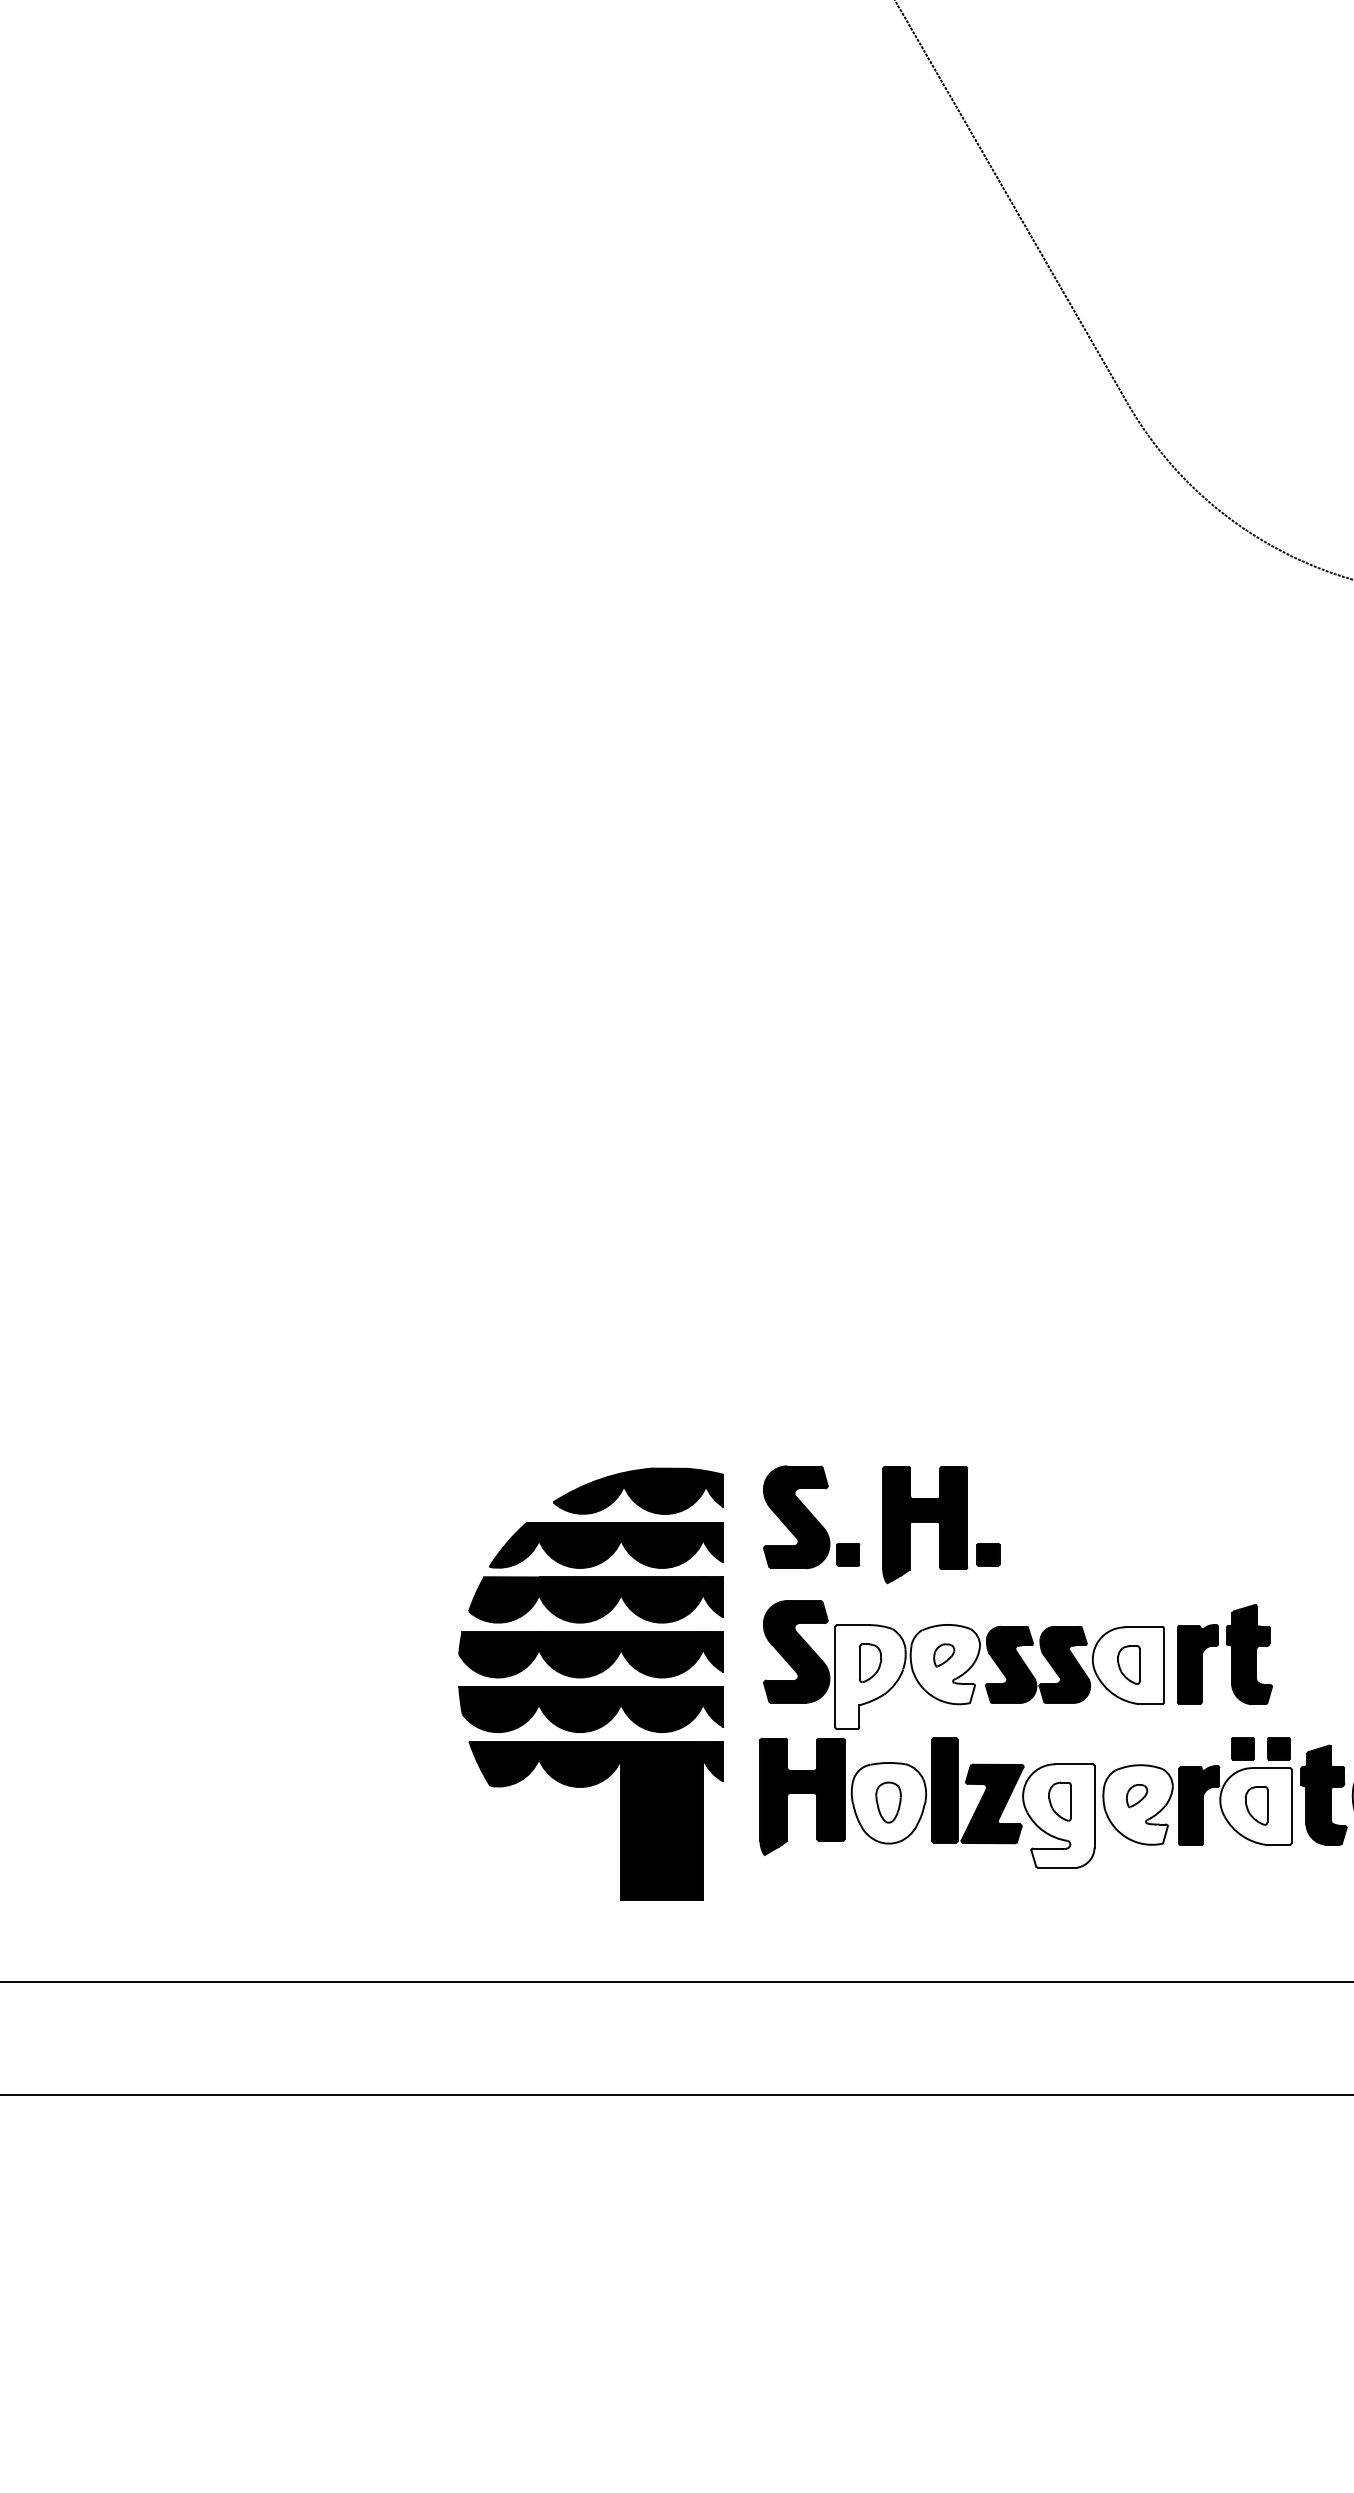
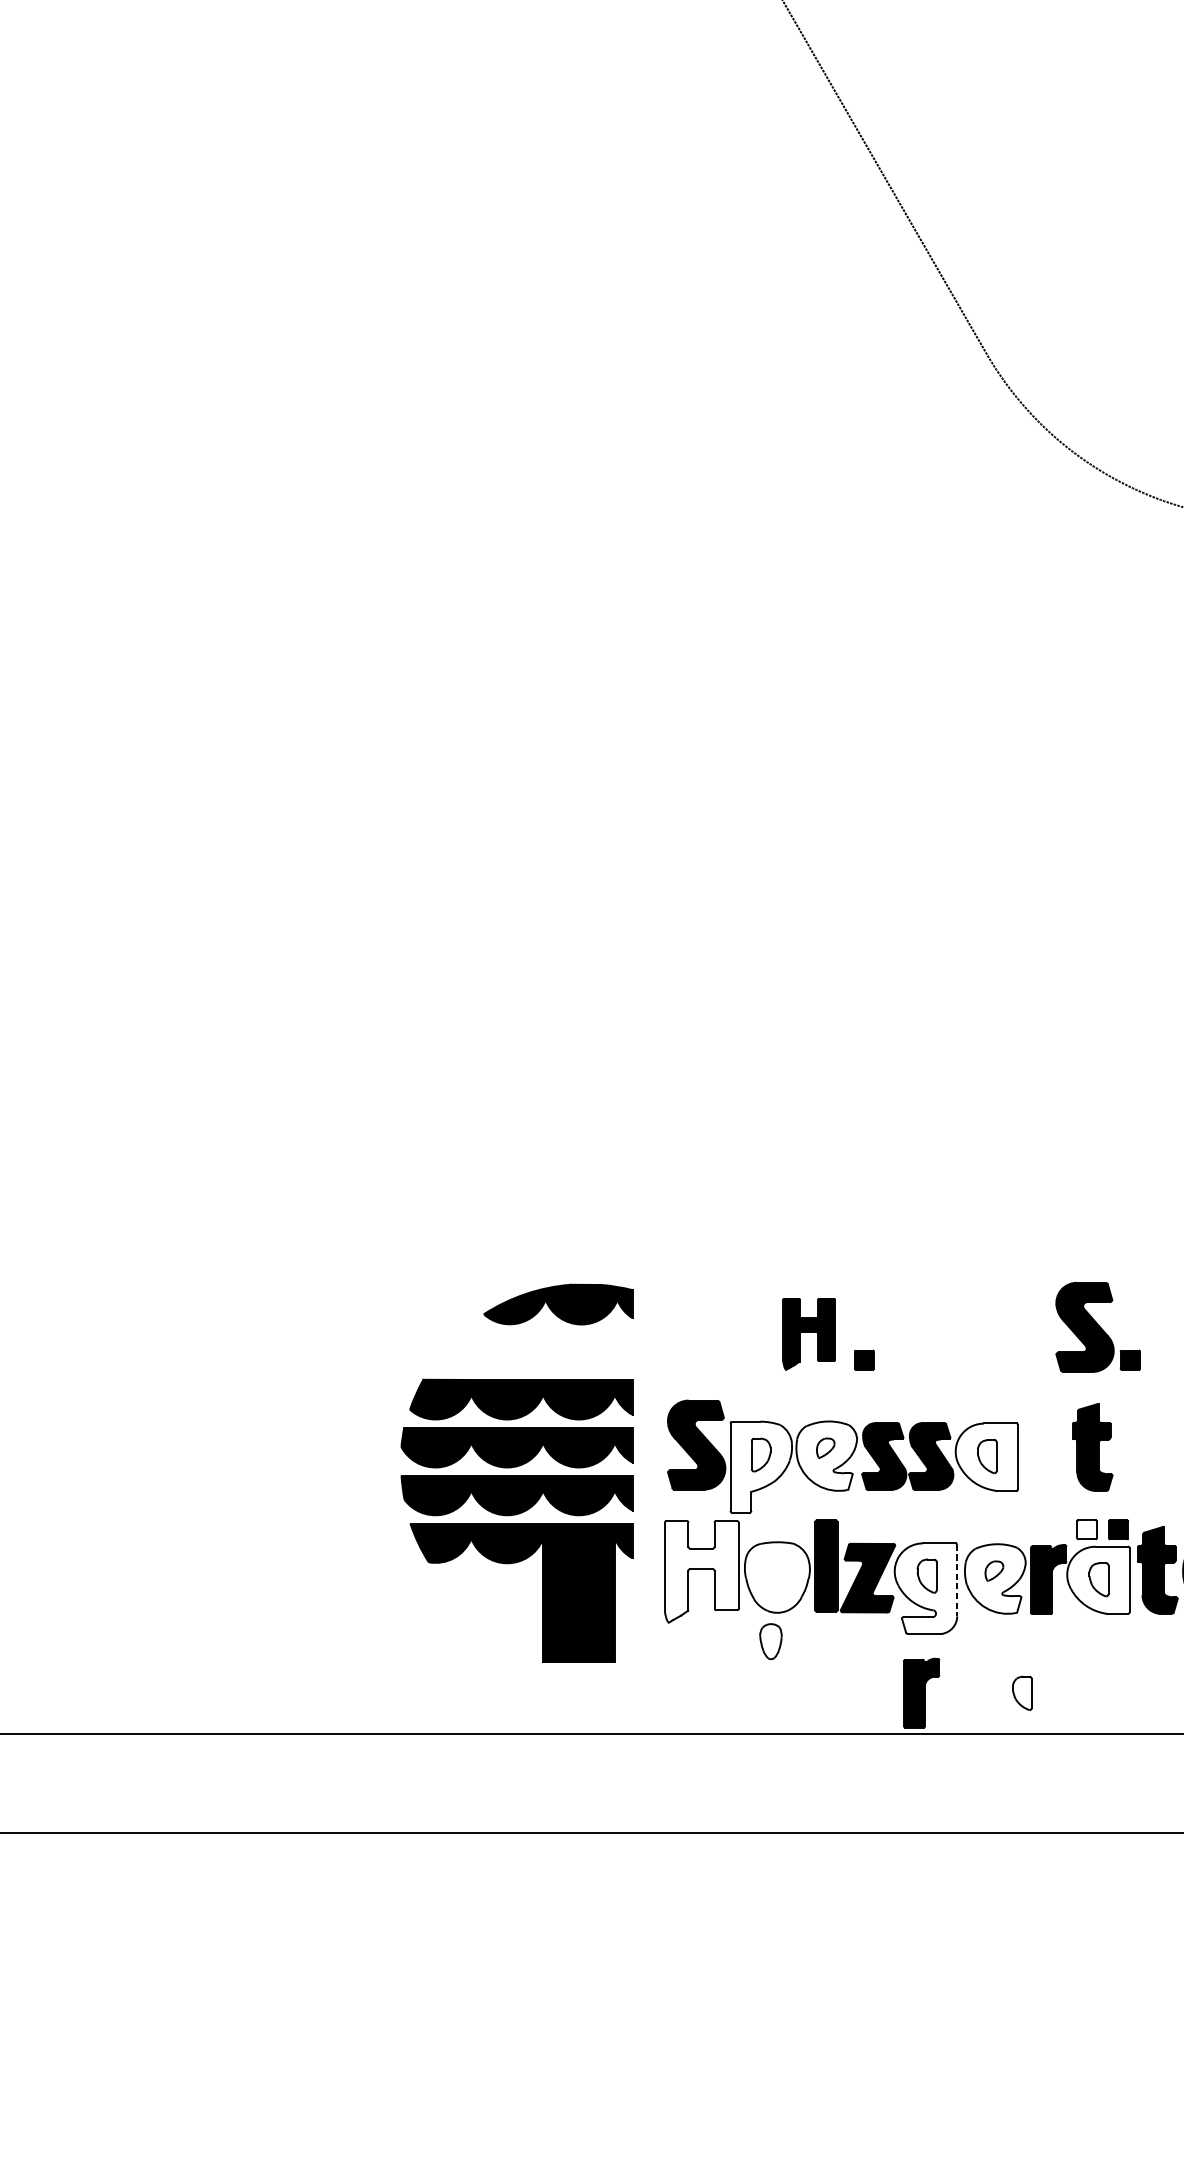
part: (811, 1517) -> (1098, 1327), moved
part: (925, 1525) -> (809, 1334), size x0.7
part: (606, 1545) -> (530, 1352), removed
part: (1197, 1664) -> (921, 1693), moved
fill: (1242, 1748) -> (1086, 1529), removed
fill: (802, 1796) -> (701, 1571), removed
part: (888, 1802) -> (770, 1641), moved
line: (1094, 1806) -> (957, 1580), solid -> dashed
part: (1168, 1935) -> (1021, 1693), added

